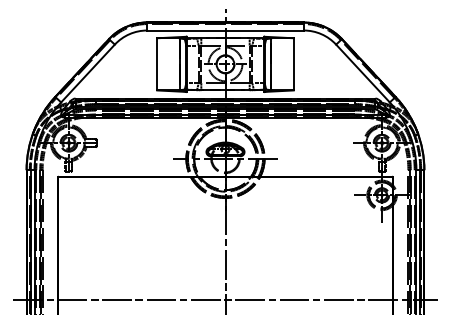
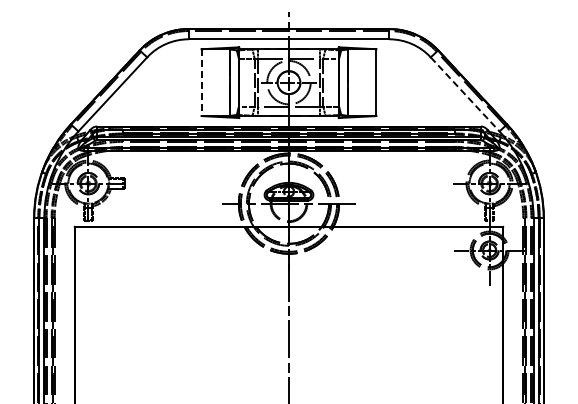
line: (157, 65) -> (201, 83), solid -> dashed
line: (363, 73) -> (465, 94), solid -> dashed
line: (225, 299) -> (288, 384), removed

